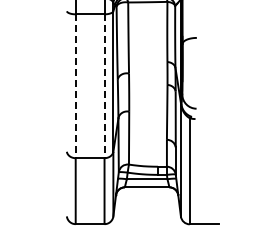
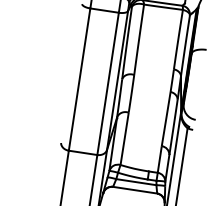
line: (75, 86) -> (79, 79), dashed -> solid
line: (104, 86) -> (108, 84), dashed -> solid

